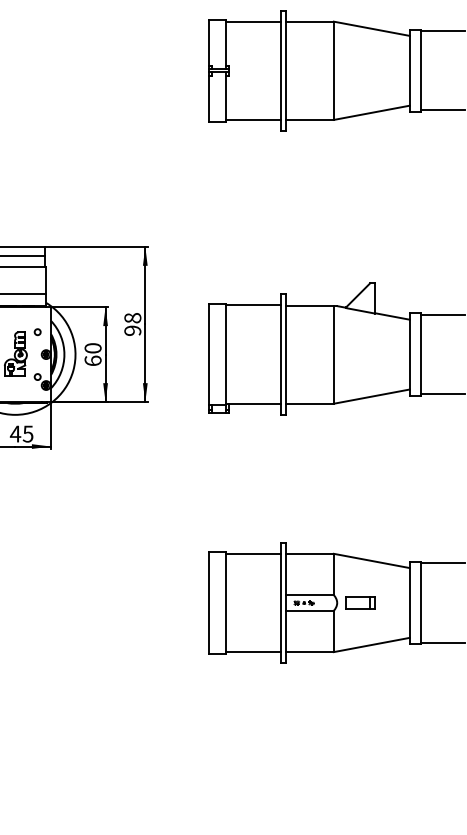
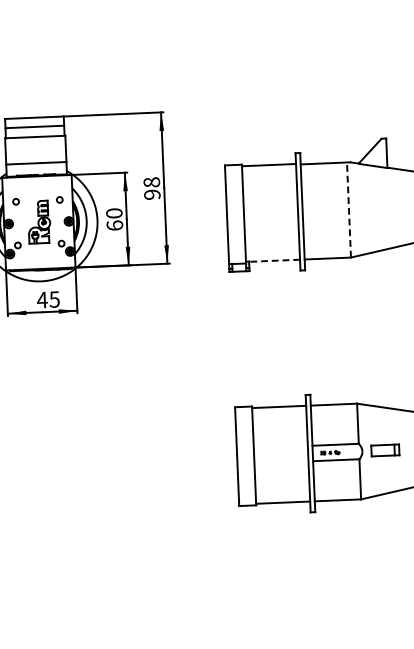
line: (333, 354) -> (348, 209), solid -> dashed
line: (254, 403) -> (273, 260), solid -> dashed

